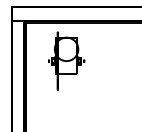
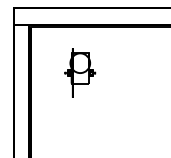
part: (66, 60) -> (80, 72), size x0.7

